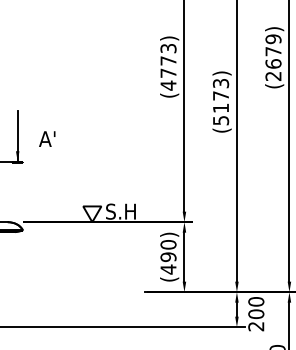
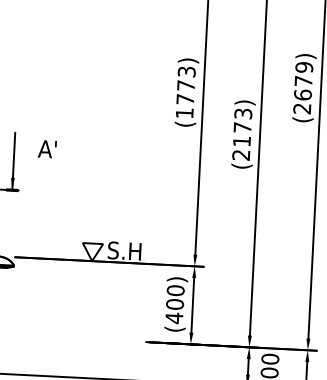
text: (168, 85) -> (184, 113), (4773) -> (1773)
text: (220, 120) -> (240, 155), (5173) -> (2173)
text: (47, 138) -> (47, 148), moved
text: (168, 257) -> (175, 304), (490) -> (400)

